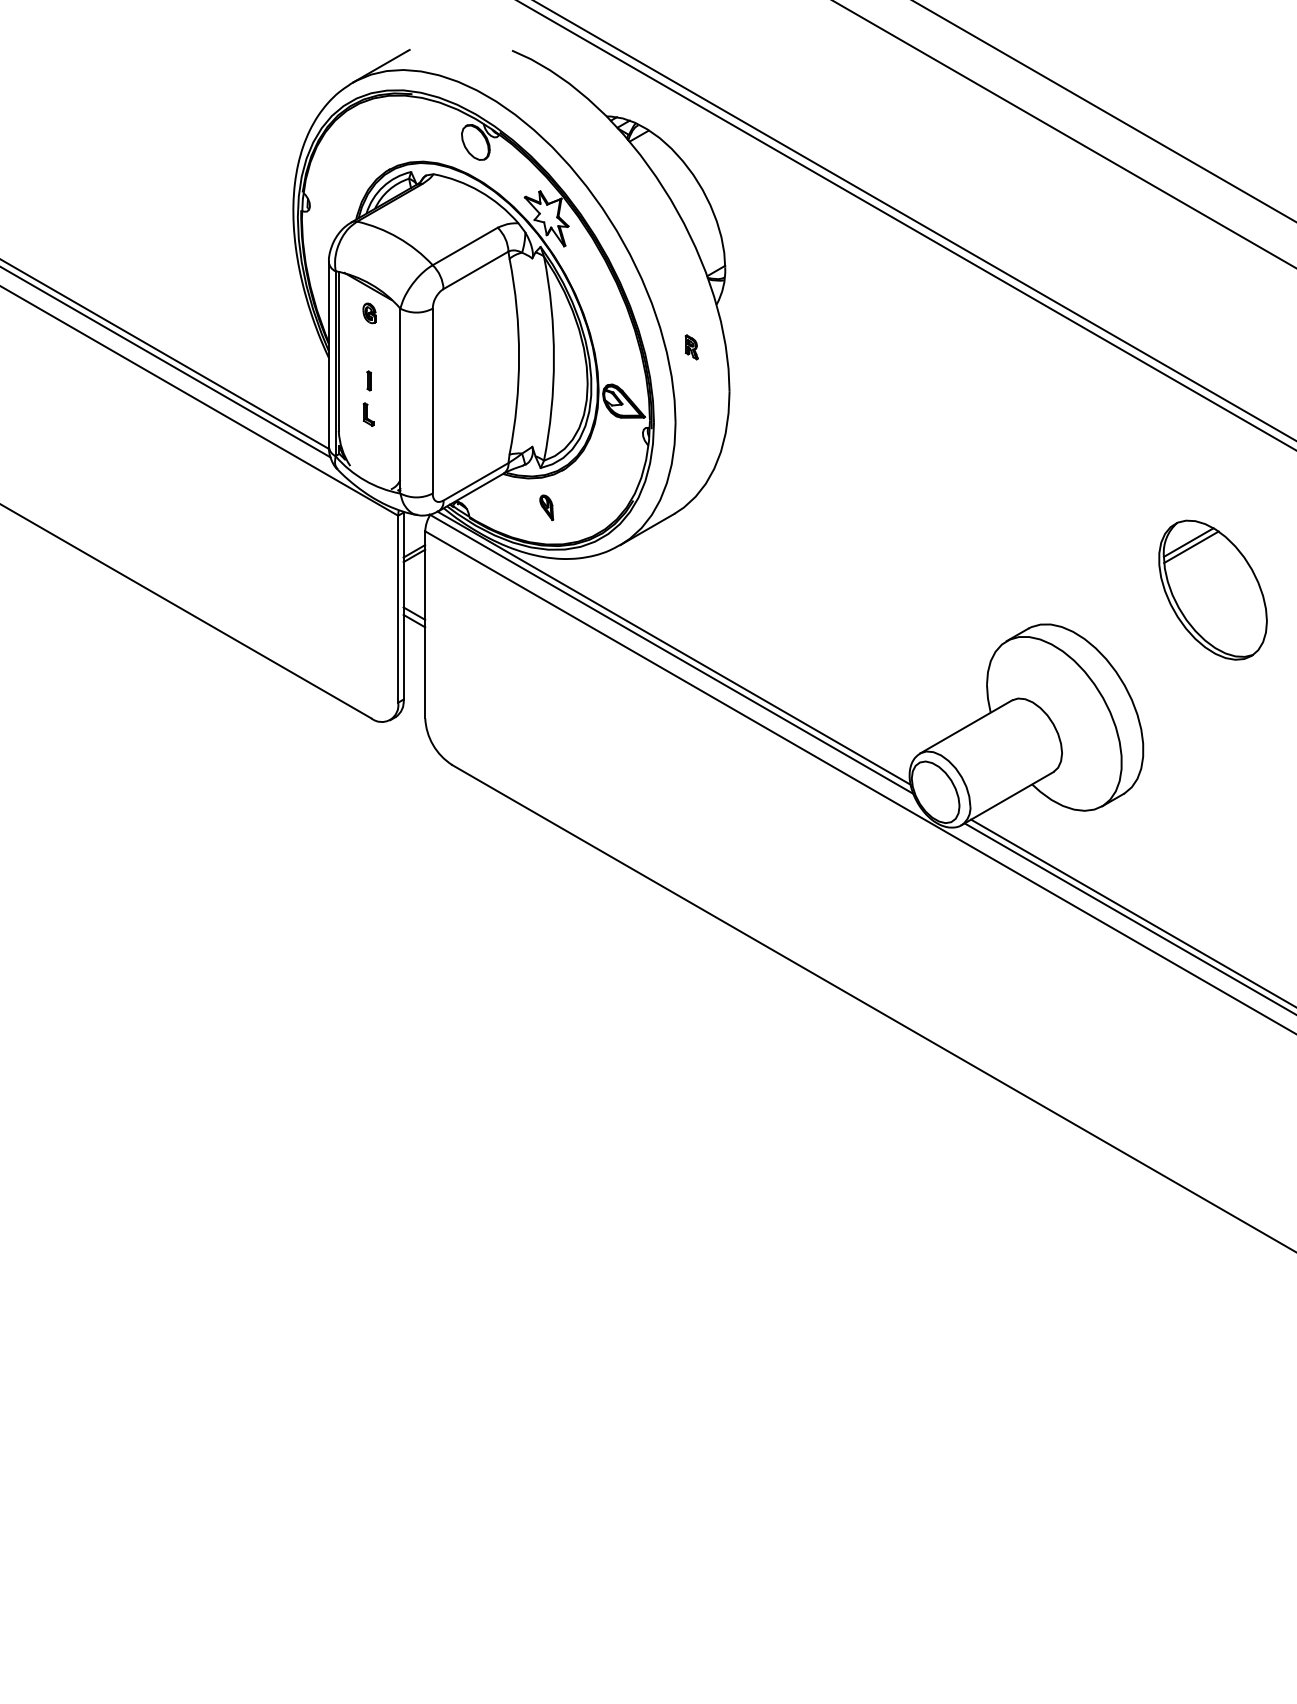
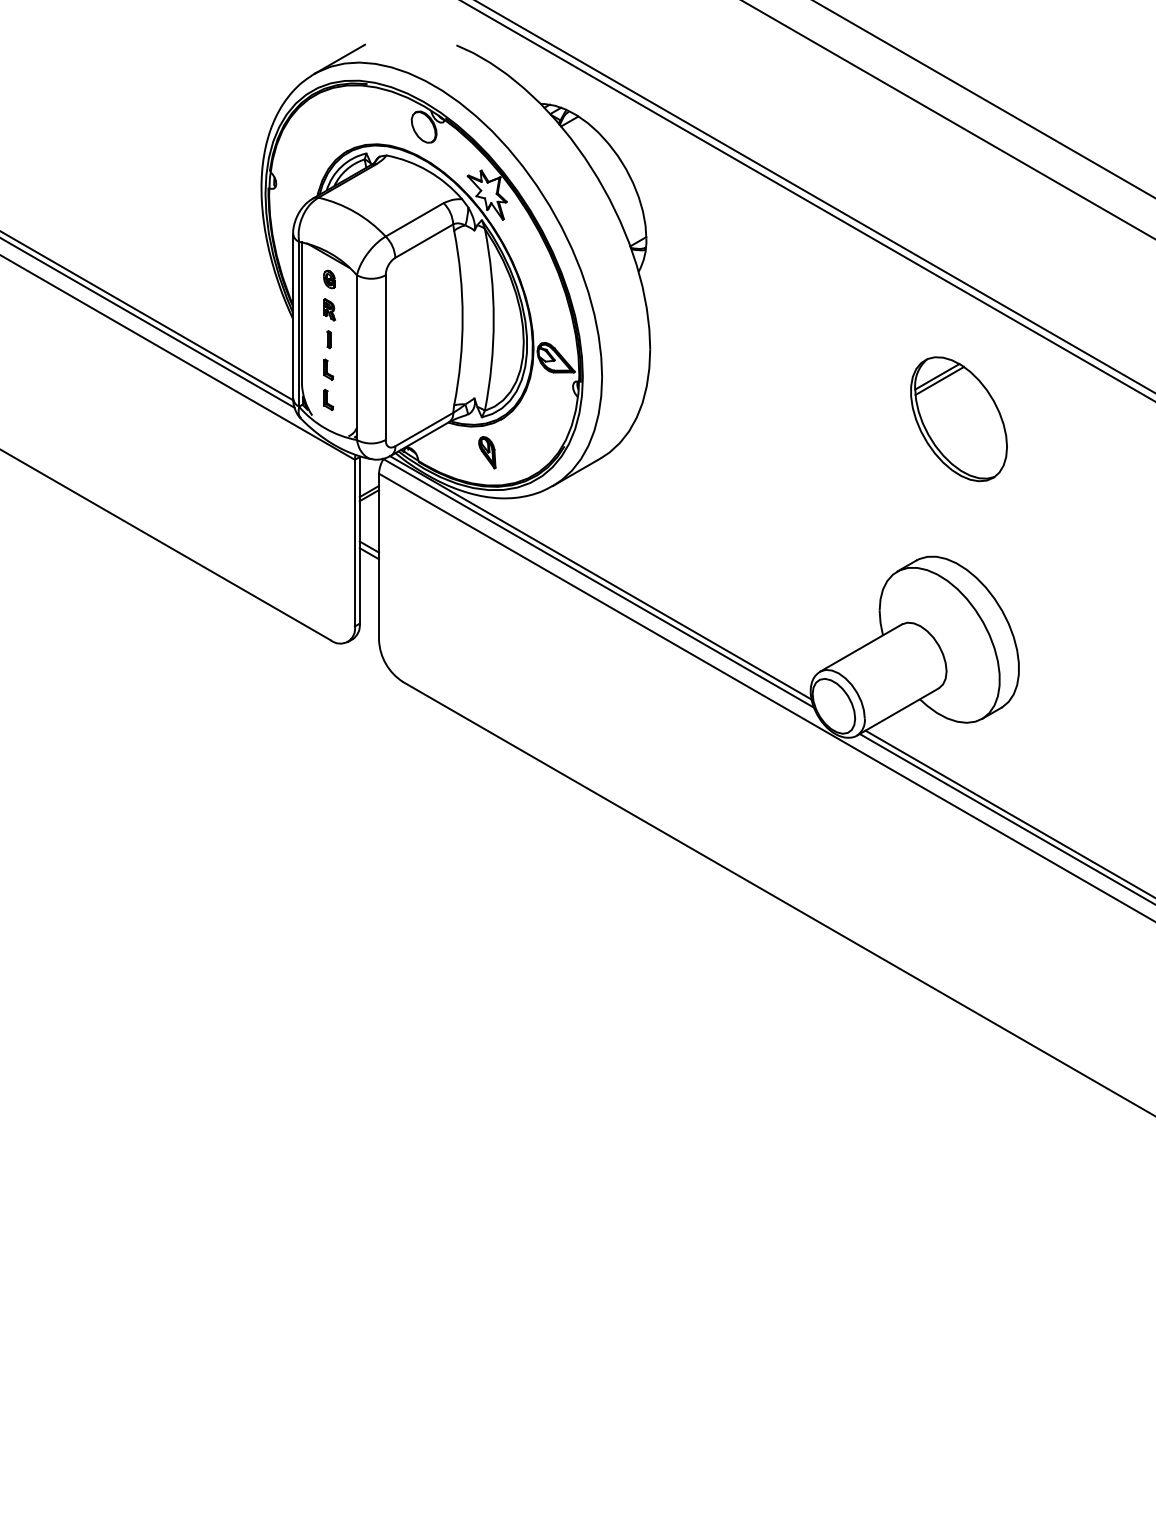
part: (691, 347) -> (329, 309), moved
part: (368, 448) -> (328, 399), added
part: (546, 507) -> (487, 452), size x1.43
part: (1212, 589) -> (958, 418), moved

